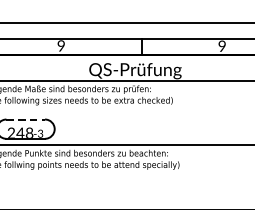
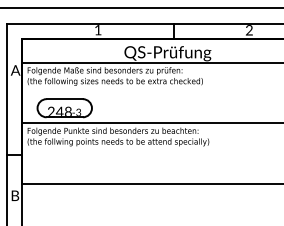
text: (60, 46) -> (97, 30), 9 -> 1
text: (221, 46) -> (248, 30), 9 -> 2
line: (26, 119) -> (65, 99), dashed -> solid

